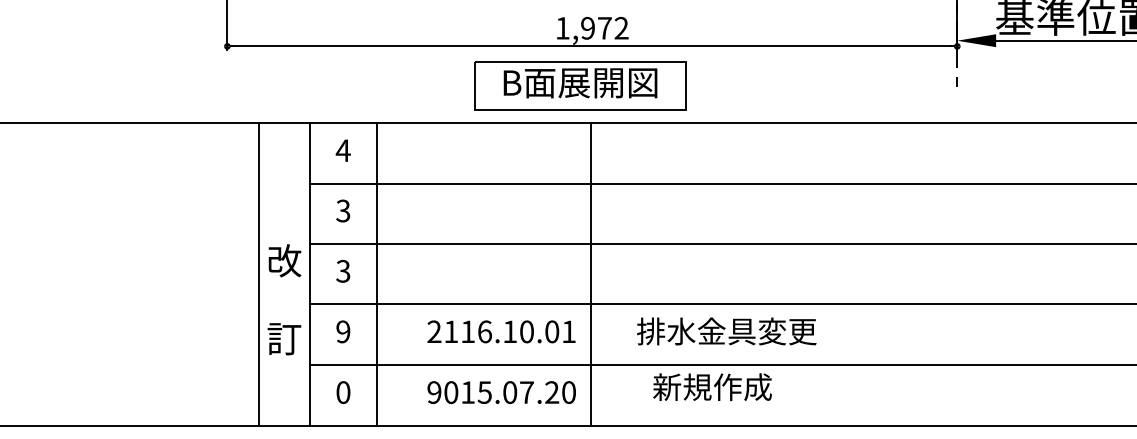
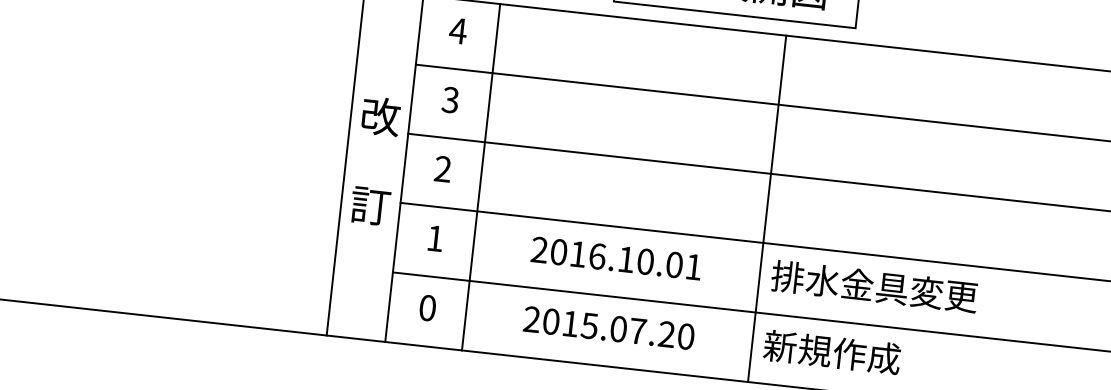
text: (343, 271) -> (443, 169), 3 -> 2
line: (590, 274) -> (766, 208), moved
text: (284, 299) -> (375, 160), moved
text: (343, 331) -> (435, 238), 9 -> 1
text: (451, 331) -> (559, 251), 2116.10.01 -> 2016.10.01
text: (712, 386) -> (832, 351), moved
text: (434, 392) -> (532, 319), 9015.07.20 -> 2015.07.20

